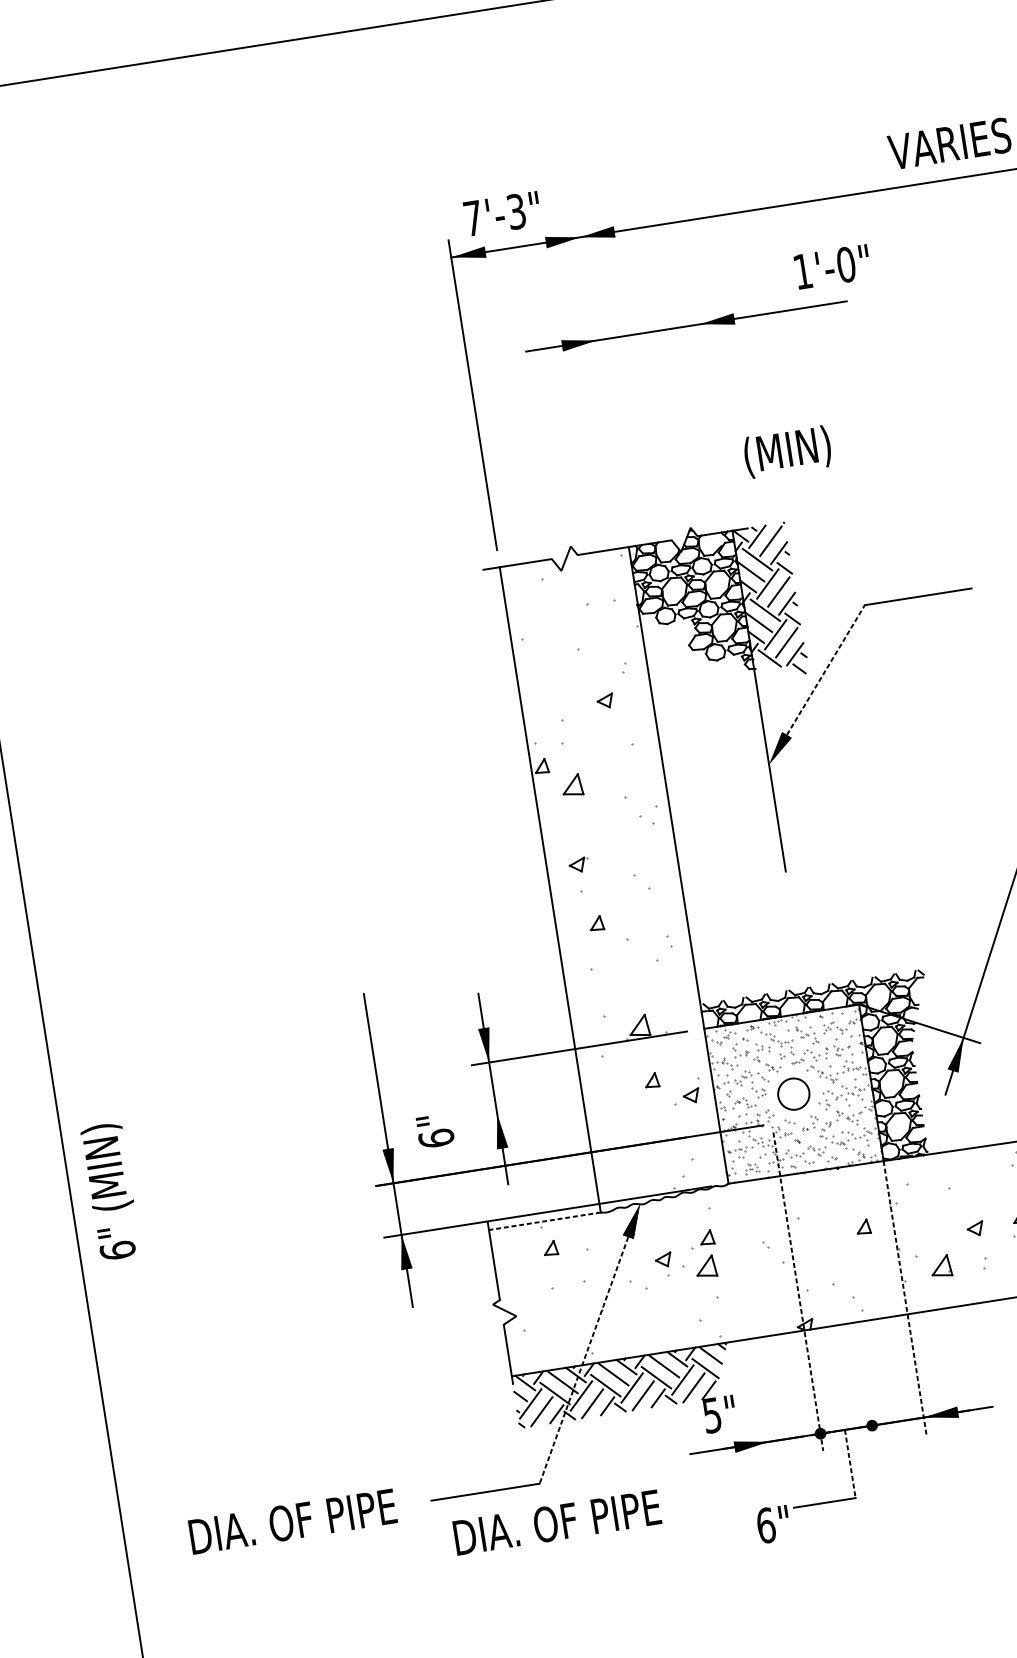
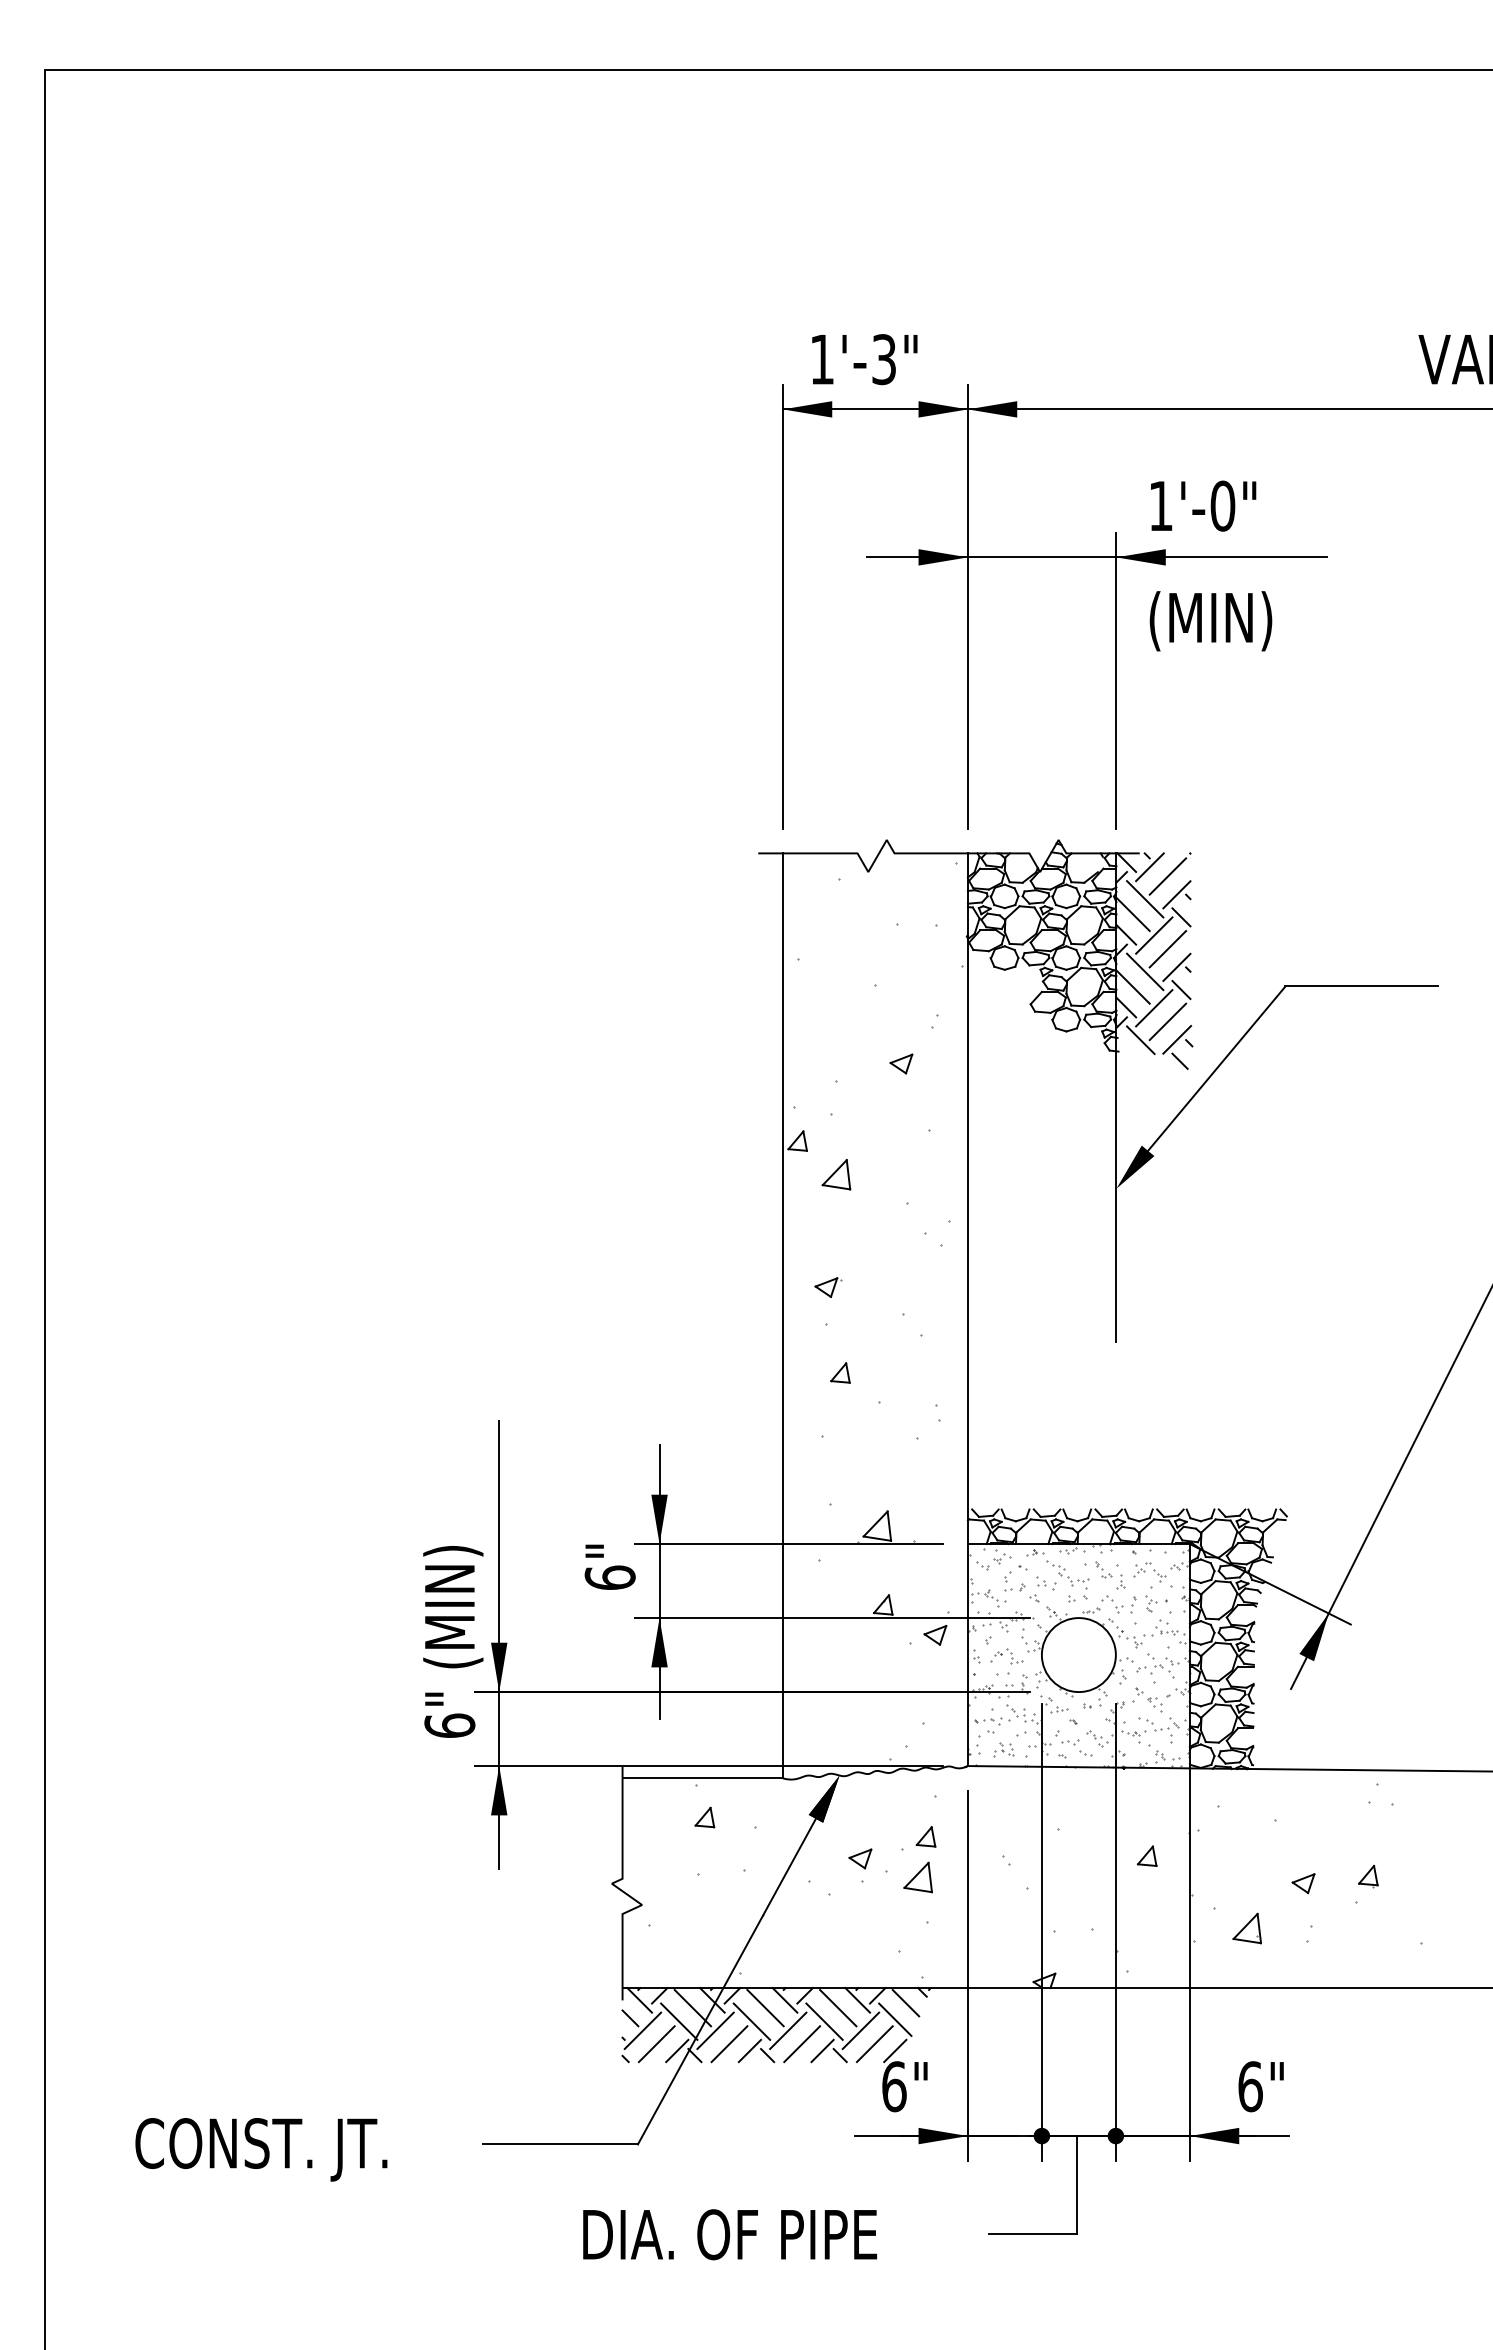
text: (472, 218) -> (821, 359), 7'-3" -> 1'-3"
text: (832, 266) -> (1203, 505), moved
line: (601, 374) -> (967, 606), added
line: (713, 410) -> (1116, 680), added
text: (787, 452) -> (1210, 621), moved
line: (826, 669) -> (1217, 1068), dashed -> solid
circle: (793, 1094) -> (1078, 1655), size x1.67
line: (617, 1095) -> (831, 1618), added
text: (434, 1130) -> (609, 1566), moved
text: (111, 1191) -> (453, 1641), moved
line: (544, 1221) -> (702, 1778), dashed -> solid
line: (849, 1283) -> (1115, 1932), added
line: (798, 1292) -> (1041, 1933), dashed -> solid
line: (904, 1298) -> (1189, 1965), dashed -> solid
line: (751, 1329) -> (967, 1975), added
line: (583, 1360) -> (726, 1981), dashed -> solid
text: (712, 1415) -> (894, 2086), 5" -> 6"
line: (849, 1463) -> (1076, 2184), dashed -> solid
text: (557, 1522) -> (730, 2234), moved
text: (773, 1524) -> (1260, 2086), moved
text: (292, 1525) -> (283, 2149), DIA. OF PIPE -> CONST. JT.

